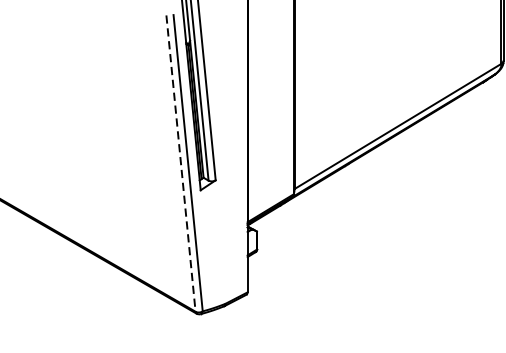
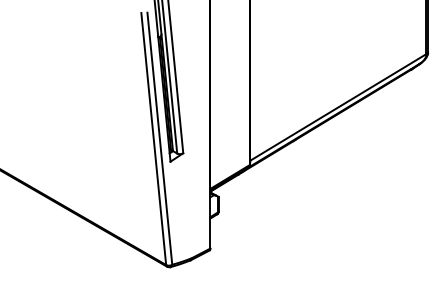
line: (180, 164) -> (153, 139), dashed -> solid

